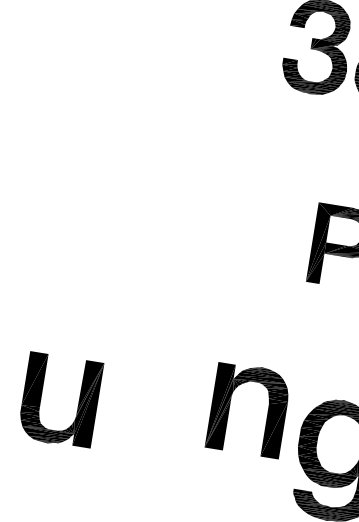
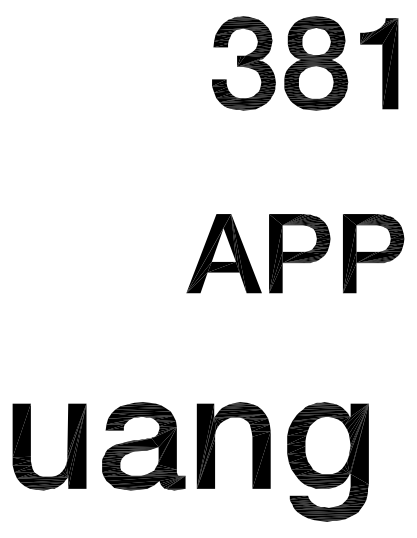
part: (266, 234) -> (223, 253), added
part: (229, 406) -> (214, 445), moved
part: (154, 415) -> (143, 446), added

